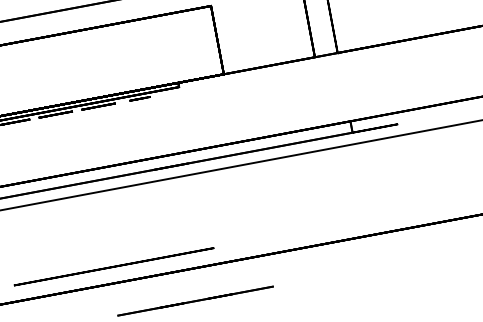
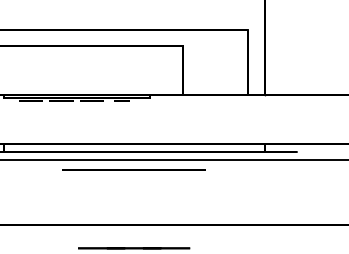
circle: (113, 266) -> (133, 169), moved

